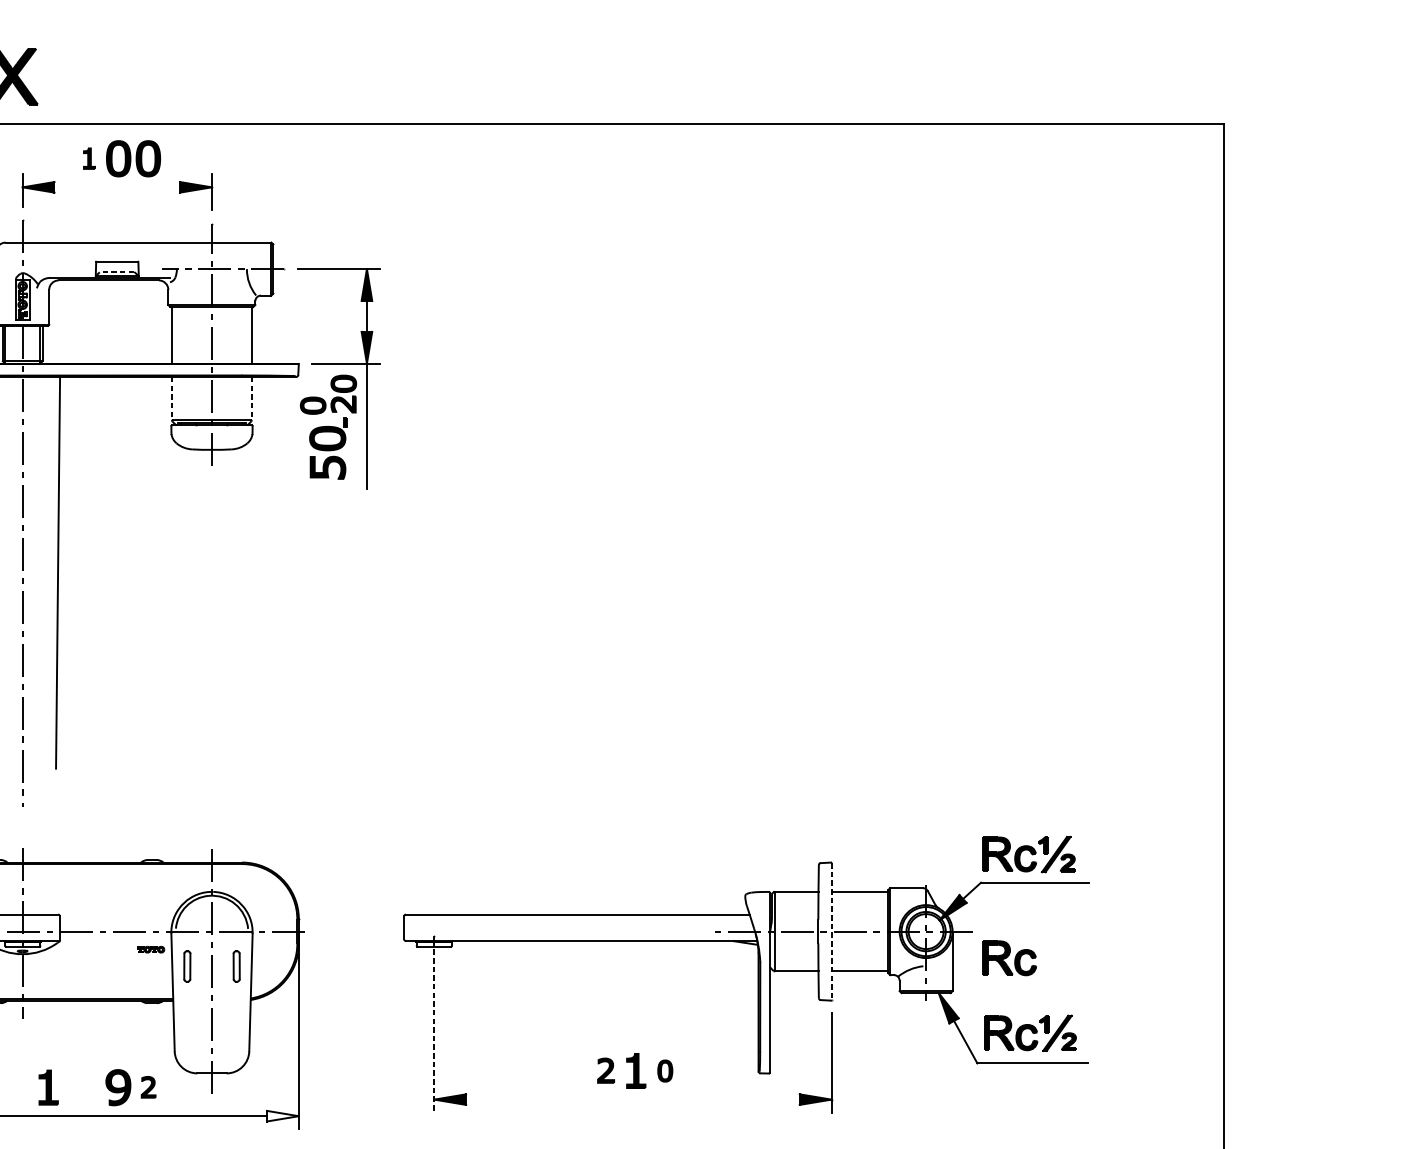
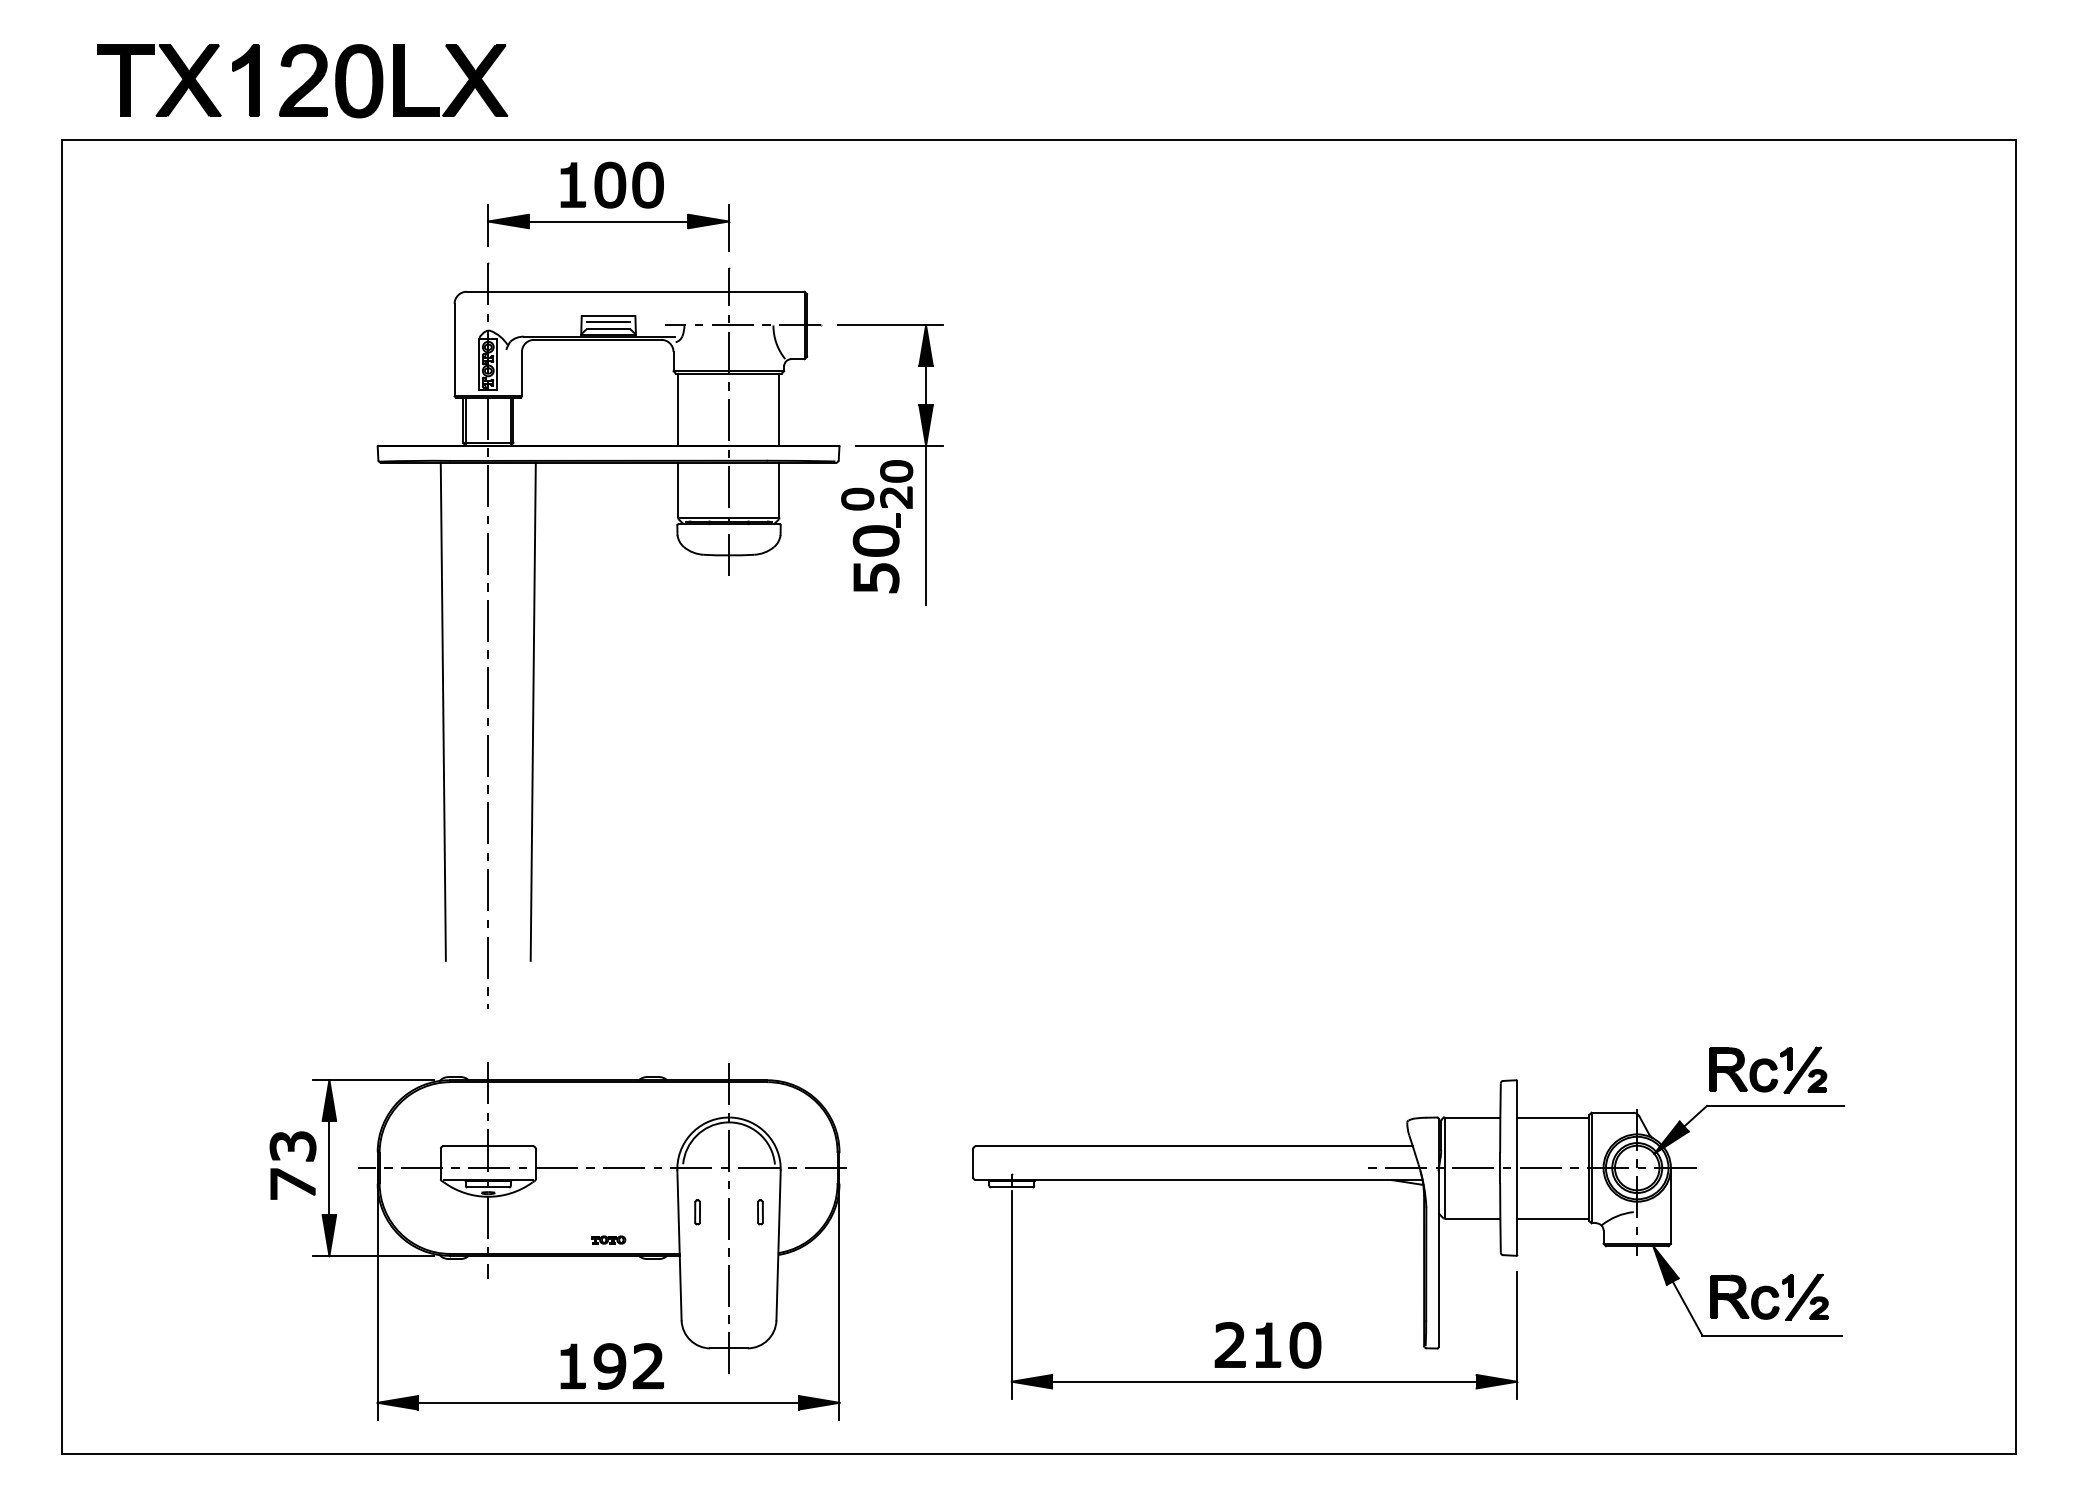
part: (88, 158) -> (572, 184), size x1.67
line: (117, 187) -> (608, 221), added
line: (117, 265) -> (608, 321), added
line: (117, 272) -> (608, 329), dashed -> solid
line: (172, 398) -> (678, 490), dashed -> solid
line: (251, 398) -> (779, 490), dashed -> solid
line: (831, 931) -> (1516, 1168), dashed -> solid
part: (151, 949) -> (608, 1239), moved
part: (1009, 957) -> (1743, 1201), removed
part: (187, 966) -> (697, 1212), size x0.62
part: (236, 966) -> (760, 1212), size x0.62
line: (434, 1031) -> (1011, 1294), dashed -> solid
part: (605, 1070) -> (1229, 1344), size x1.43
part: (665, 1071) -> (1305, 1345), size x1.67
part: (48, 1086) -> (572, 1365), moved
part: (148, 1086) -> (648, 1365), size x1.67
line: (633, 1099) -> (1264, 1381), added
fill: (283, 1115) -> (819, 1402), added

